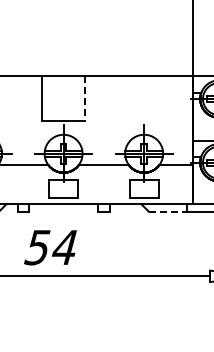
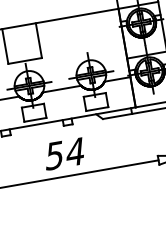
line: (85, 98) -> (38, 40), dashed -> solid
line: (168, 211) -> (117, 116), dashed -> solid
text: (50, 247) -> (64, 153), moved

